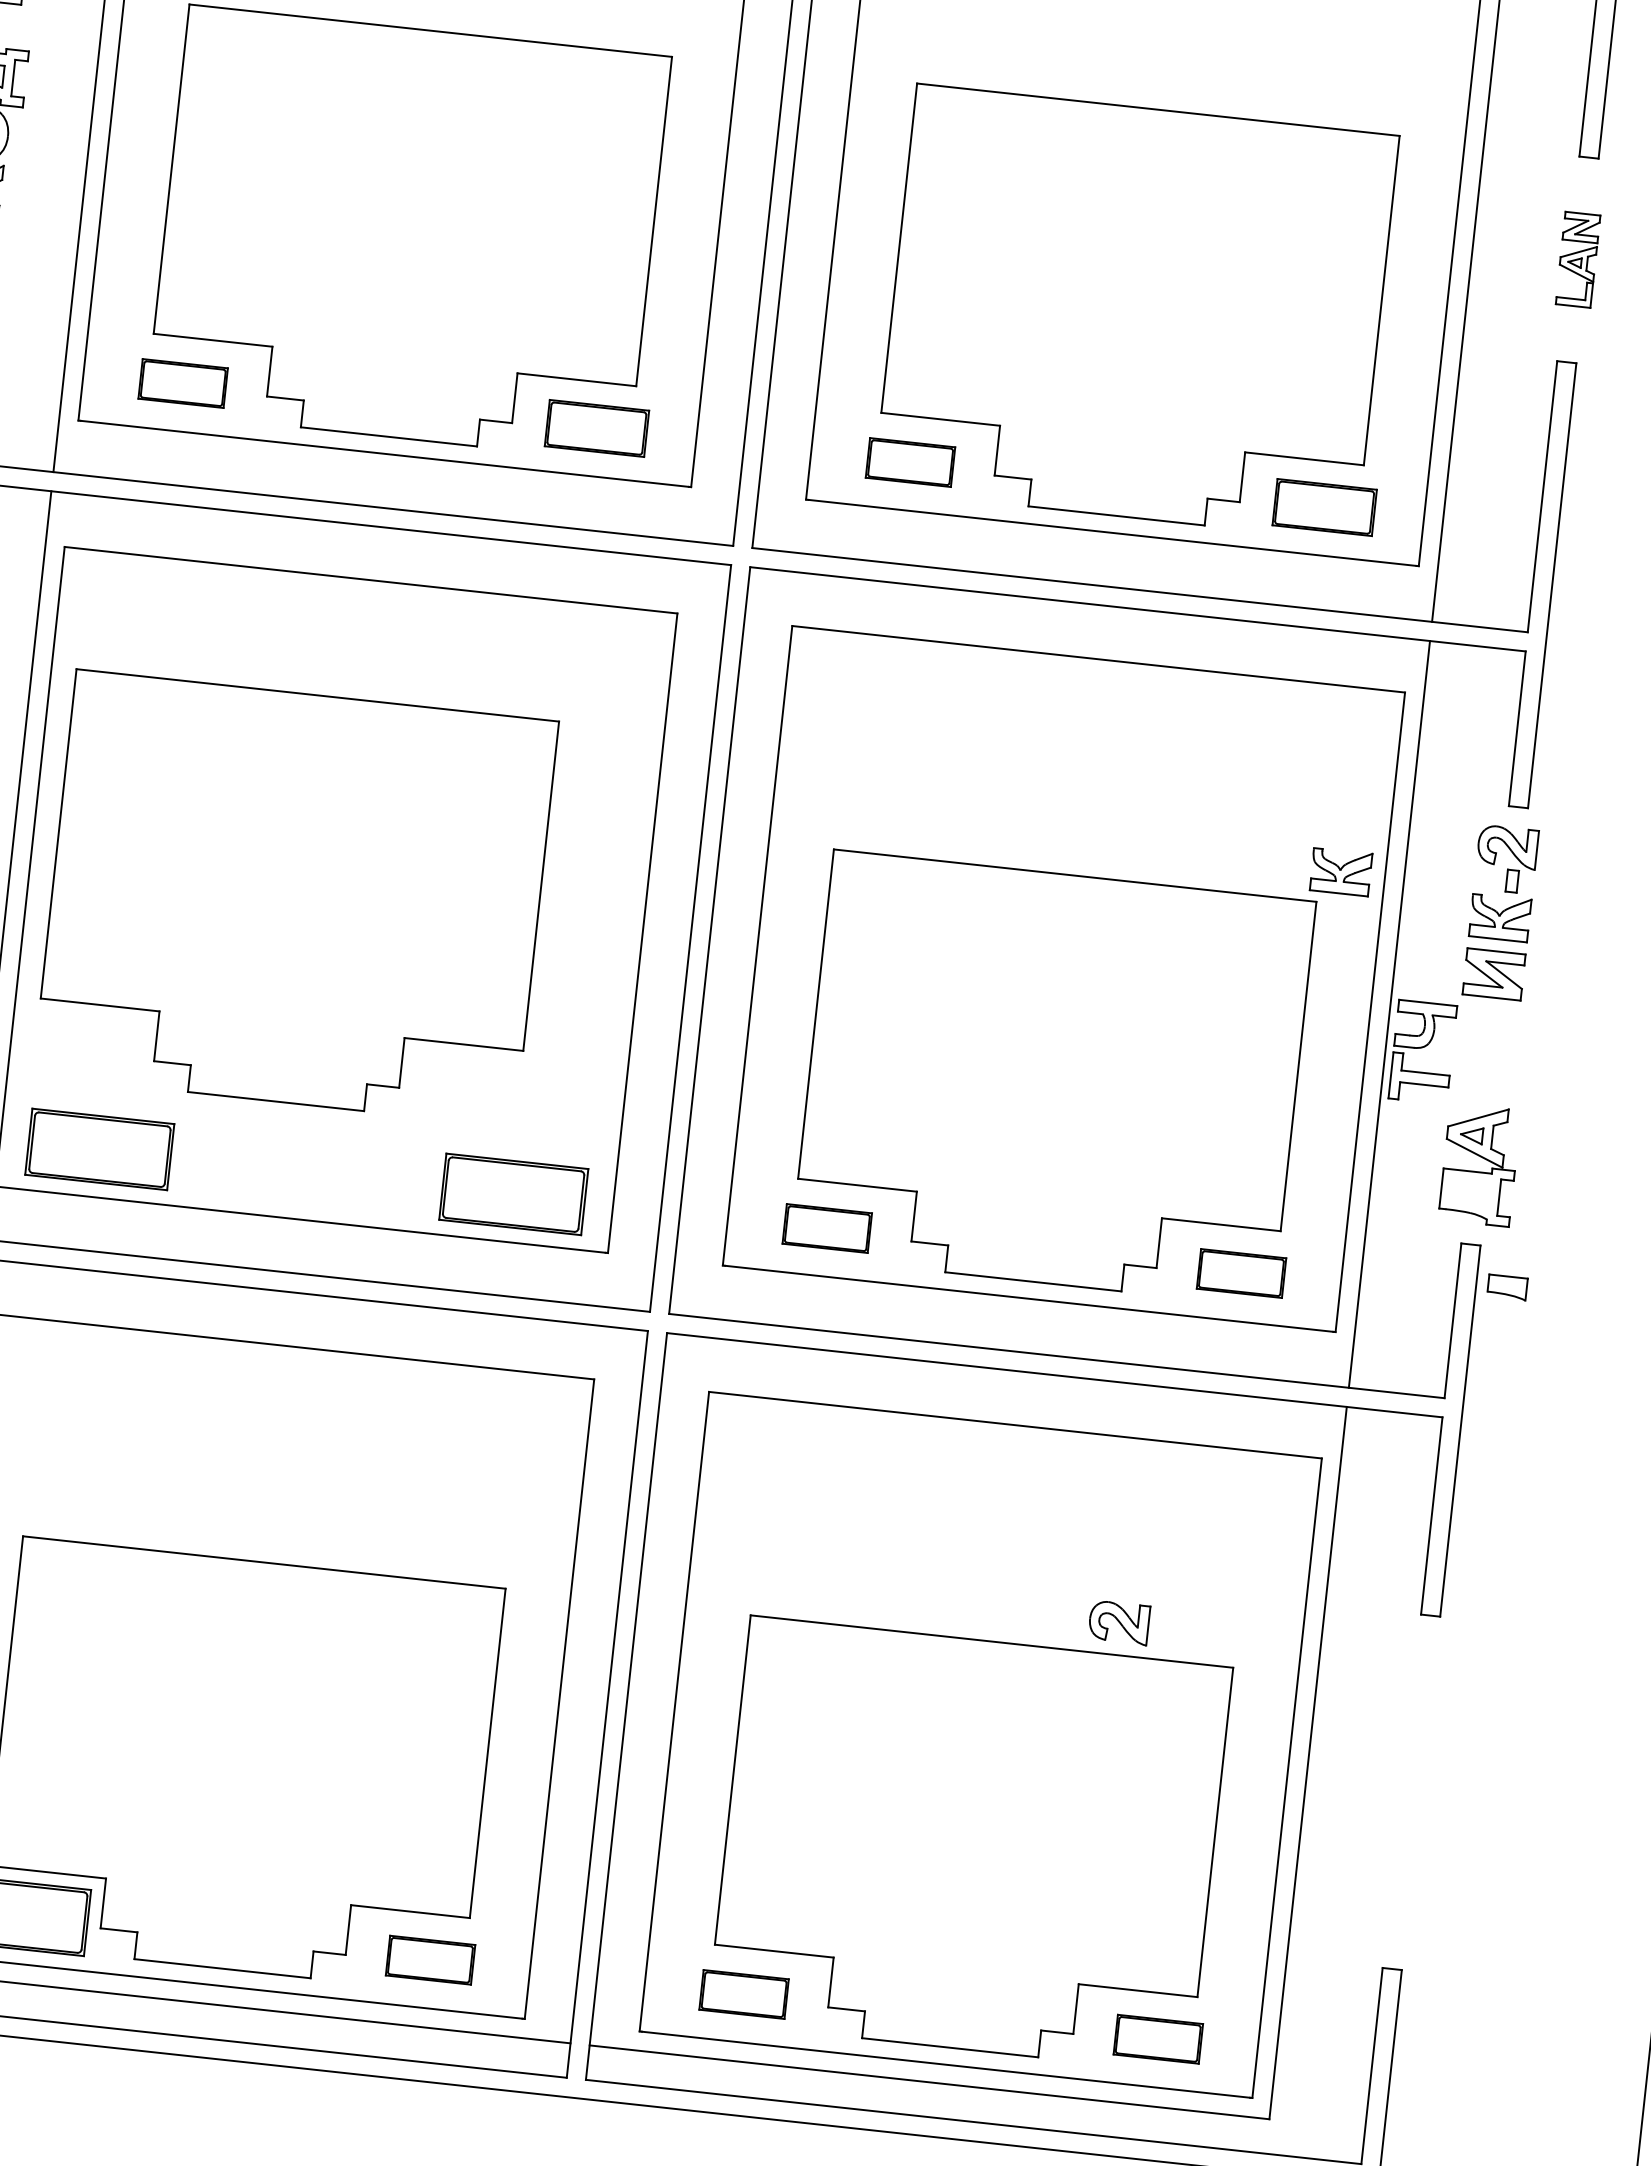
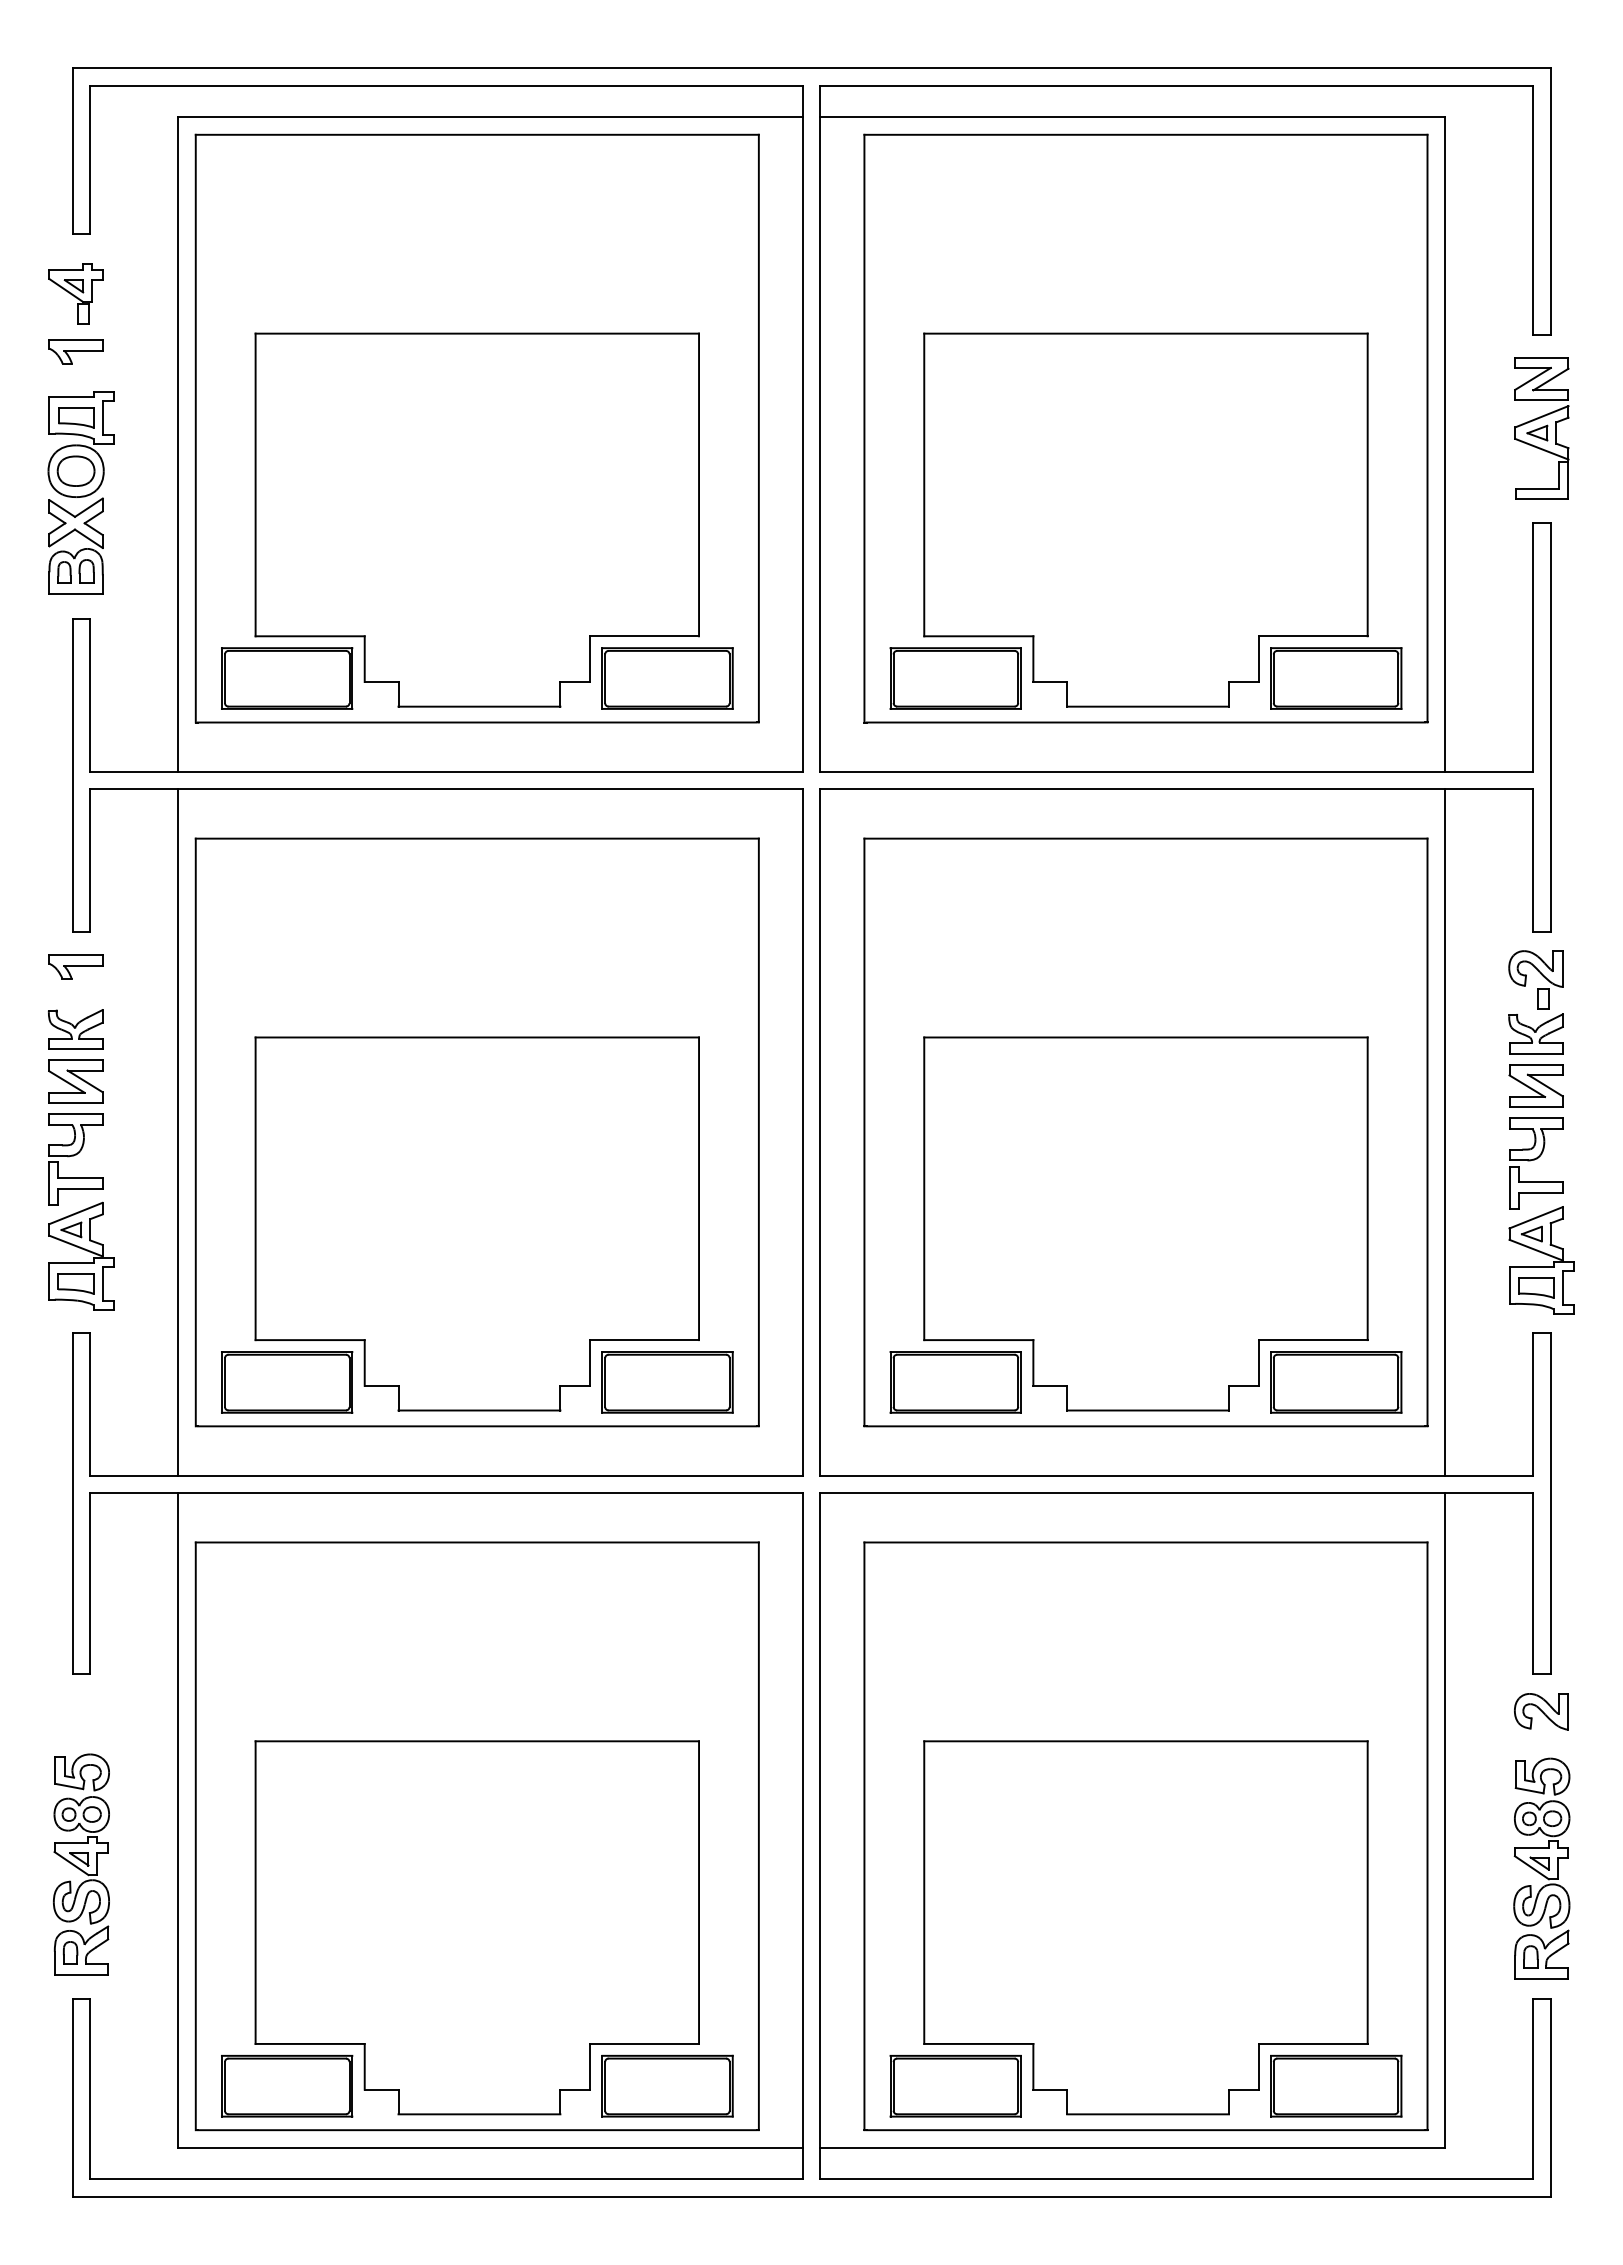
part: (1577, 259) -> (1541, 428), size x1.67
part: (183, 383) -> (287, 678), size x1.67
part: (596, 428) -> (667, 678), size x1.43
part: (910, 462) -> (955, 678), size x1.67
part: (1324, 507) -> (1336, 678), size x1.43
part: (1340, 871) -> (1386, 1007), removed
part: (294, 897) -> (476, 1223), moved
part: (1423, 1052) -> (1536, 1163), moved
part: (827, 1228) -> (955, 1382), size x1.67
part: (1241, 1273) -> (1336, 1382), size x1.67
part: (1507, 1287) -> (1536, 1287), moved
part: (1119, 1622) -> (1541, 1711), moved
part: (1407, 1826) -> (1541, 1868), added
part: (430, 1959) -> (667, 2085), size x1.67
part: (743, 1994) -> (955, 2086), size x1.67
part: (1158, 2038) -> (1336, 2085), size x1.67

